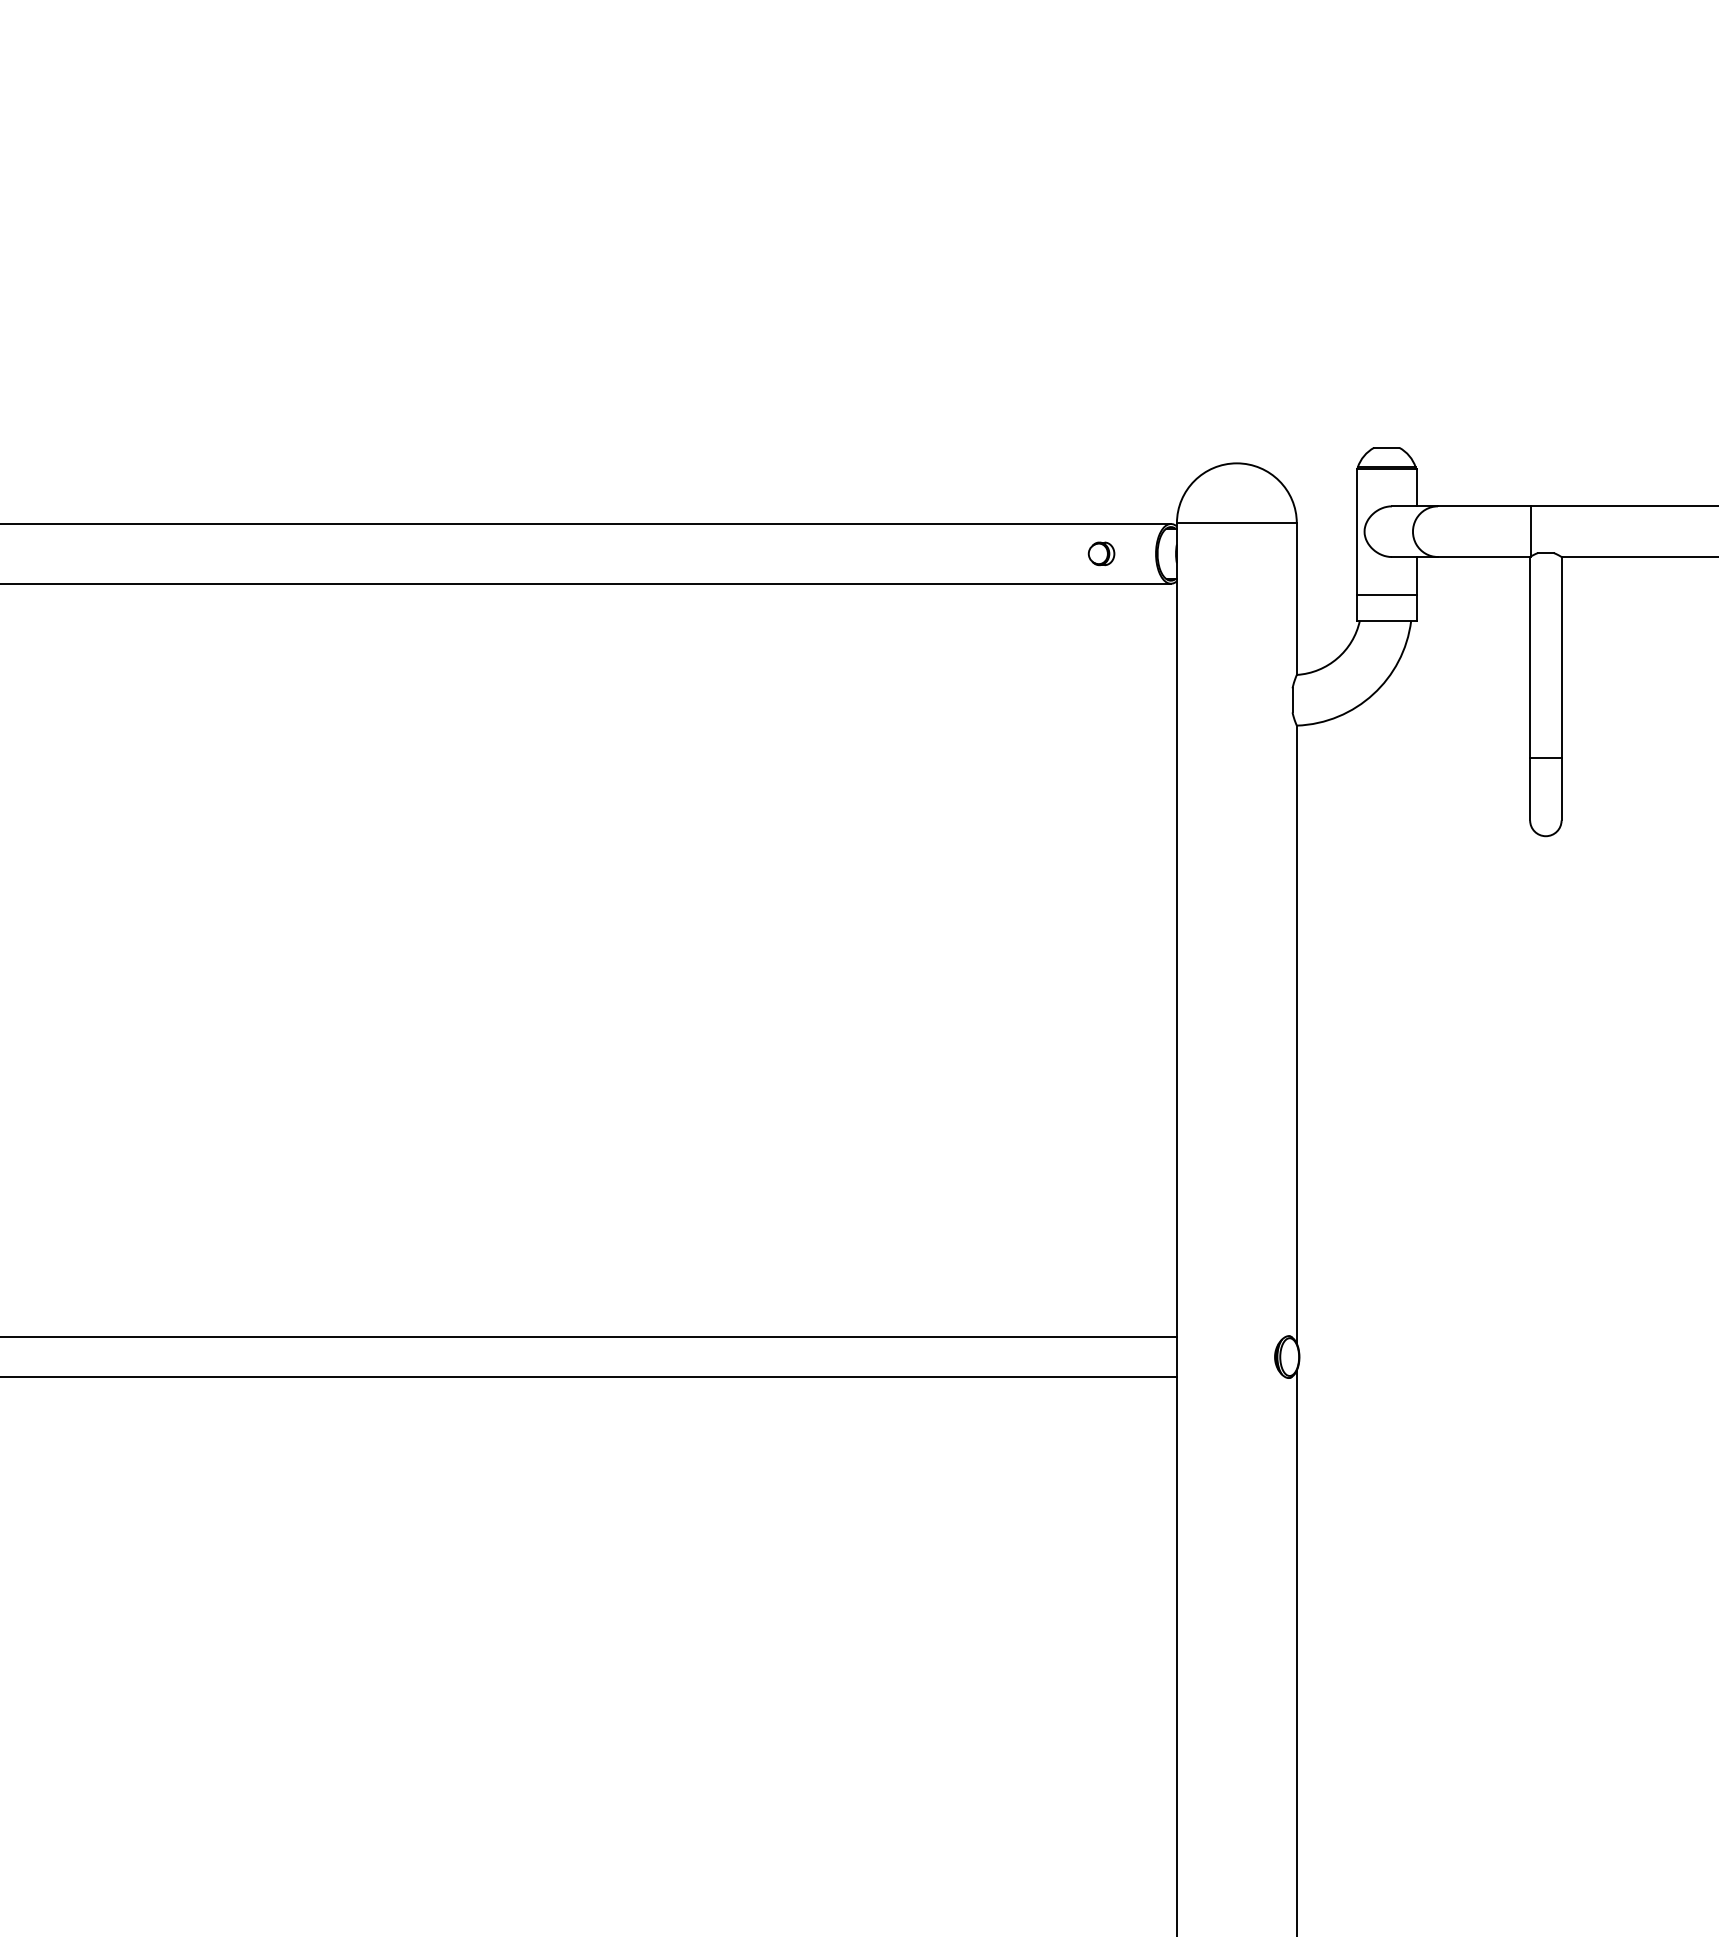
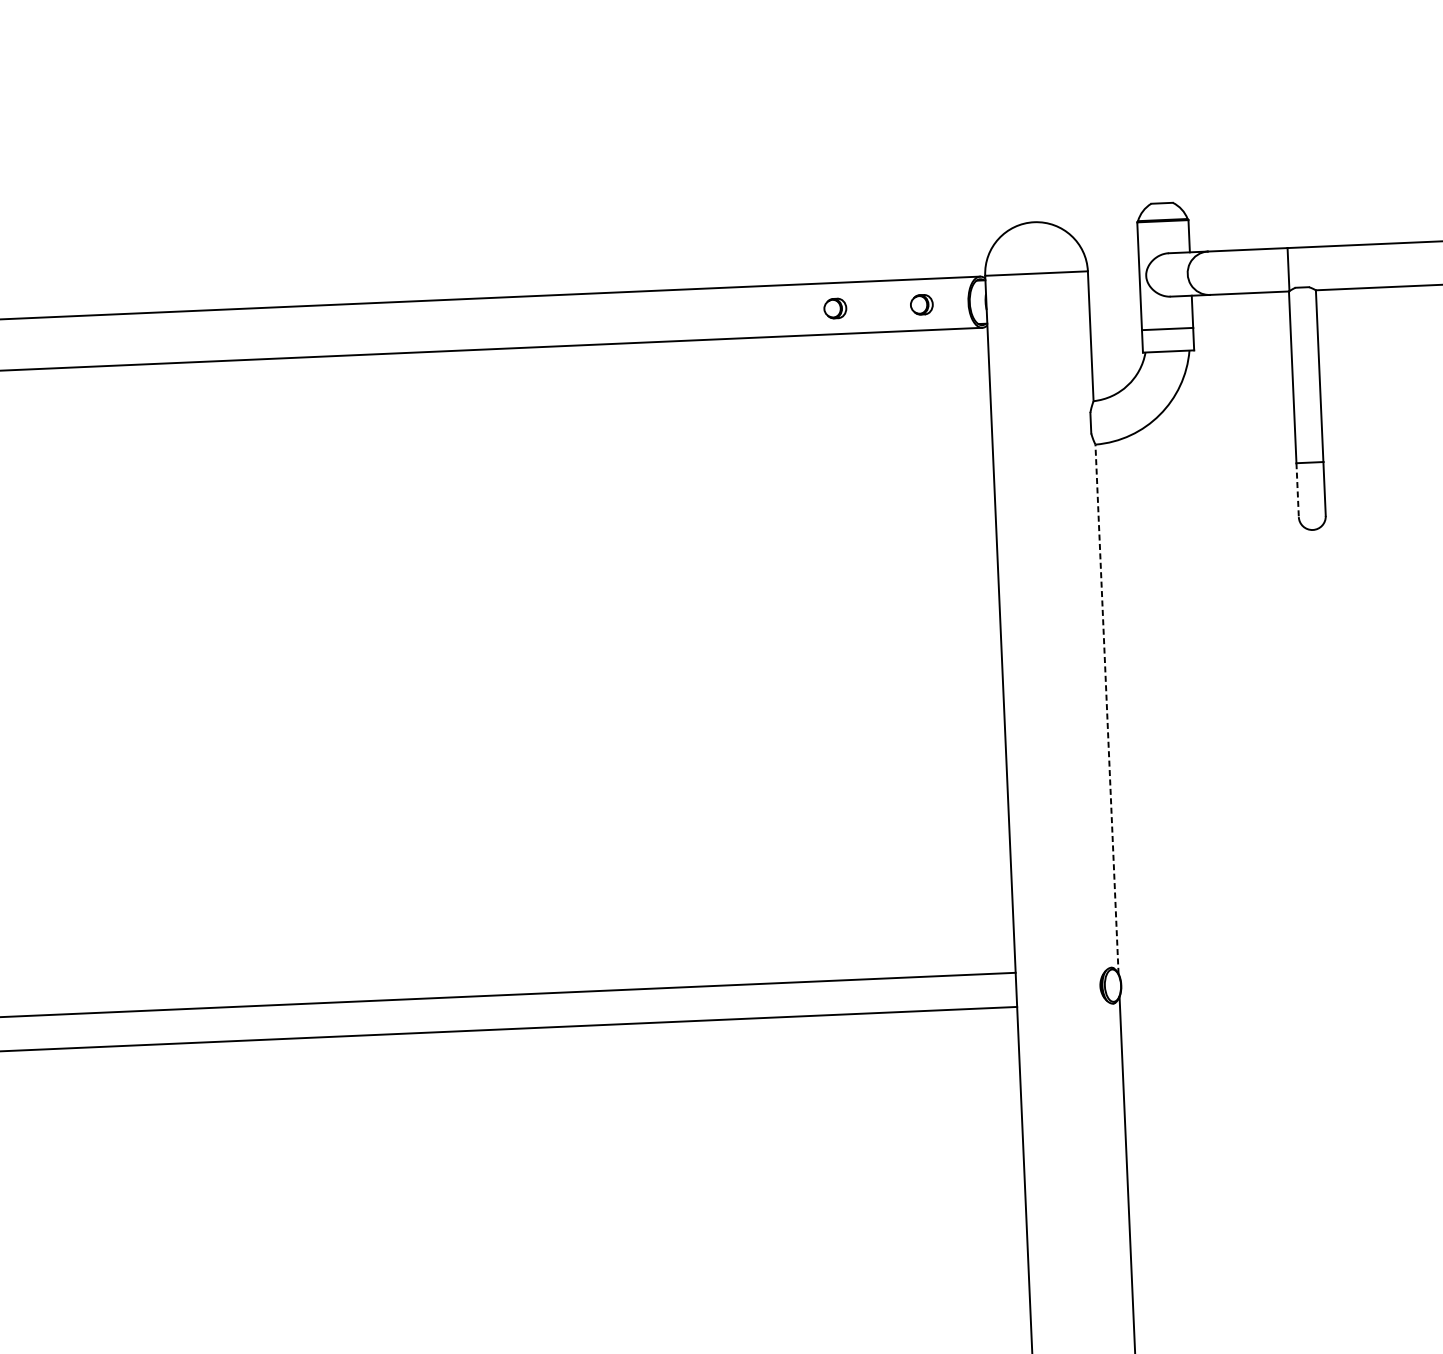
part: (1000, 553) -> (835, 308), added
line: (1530, 789) -> (1297, 490), solid -> dashed
line: (1296, 1034) -> (1106, 709), solid -> dashed

